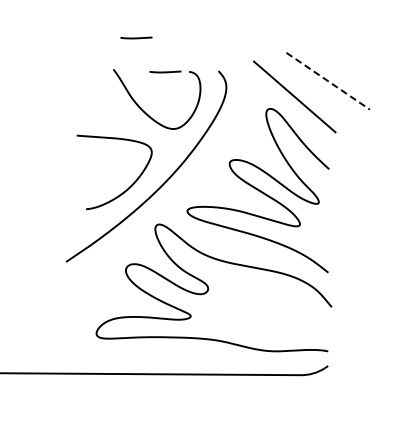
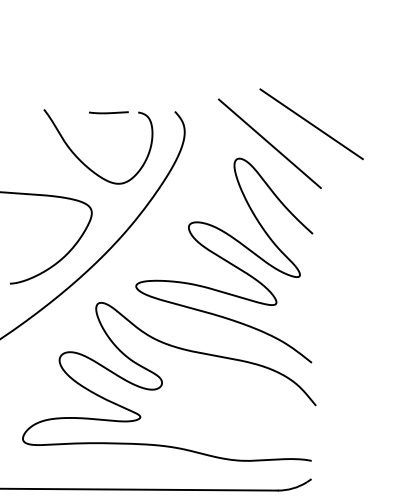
line: (136, 37) -> (72, 69), removed
line: (328, 81) -> (312, 124), dashed -> solid

